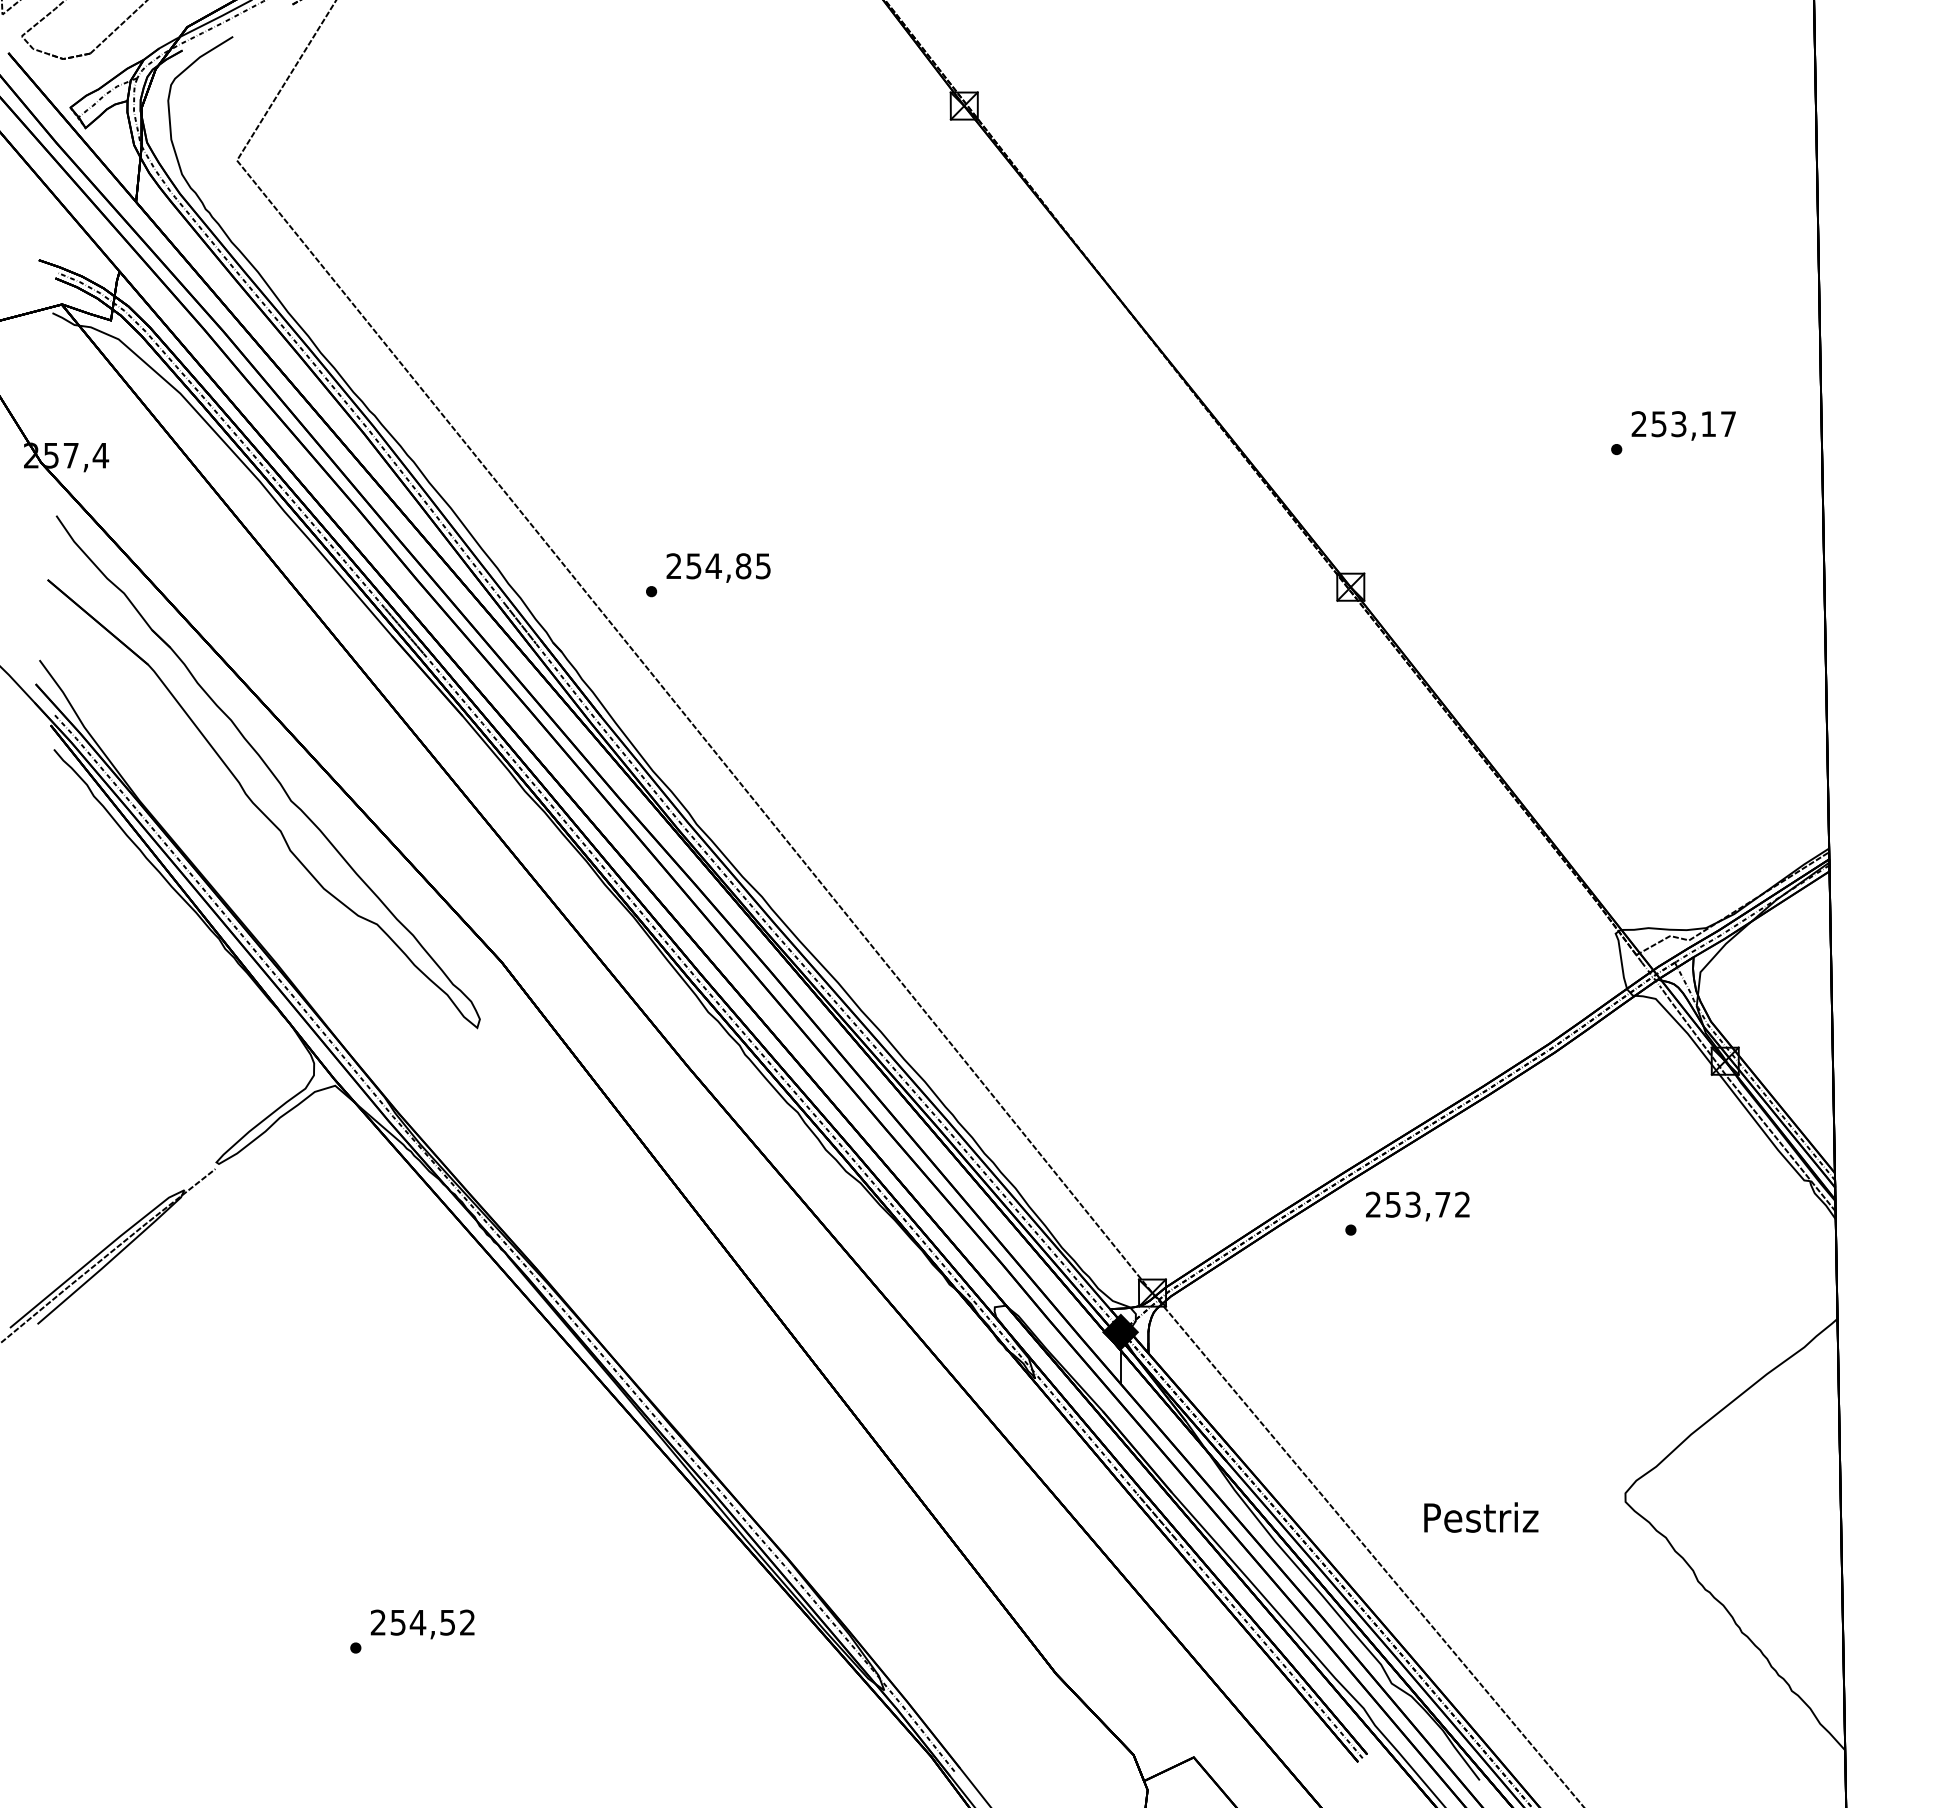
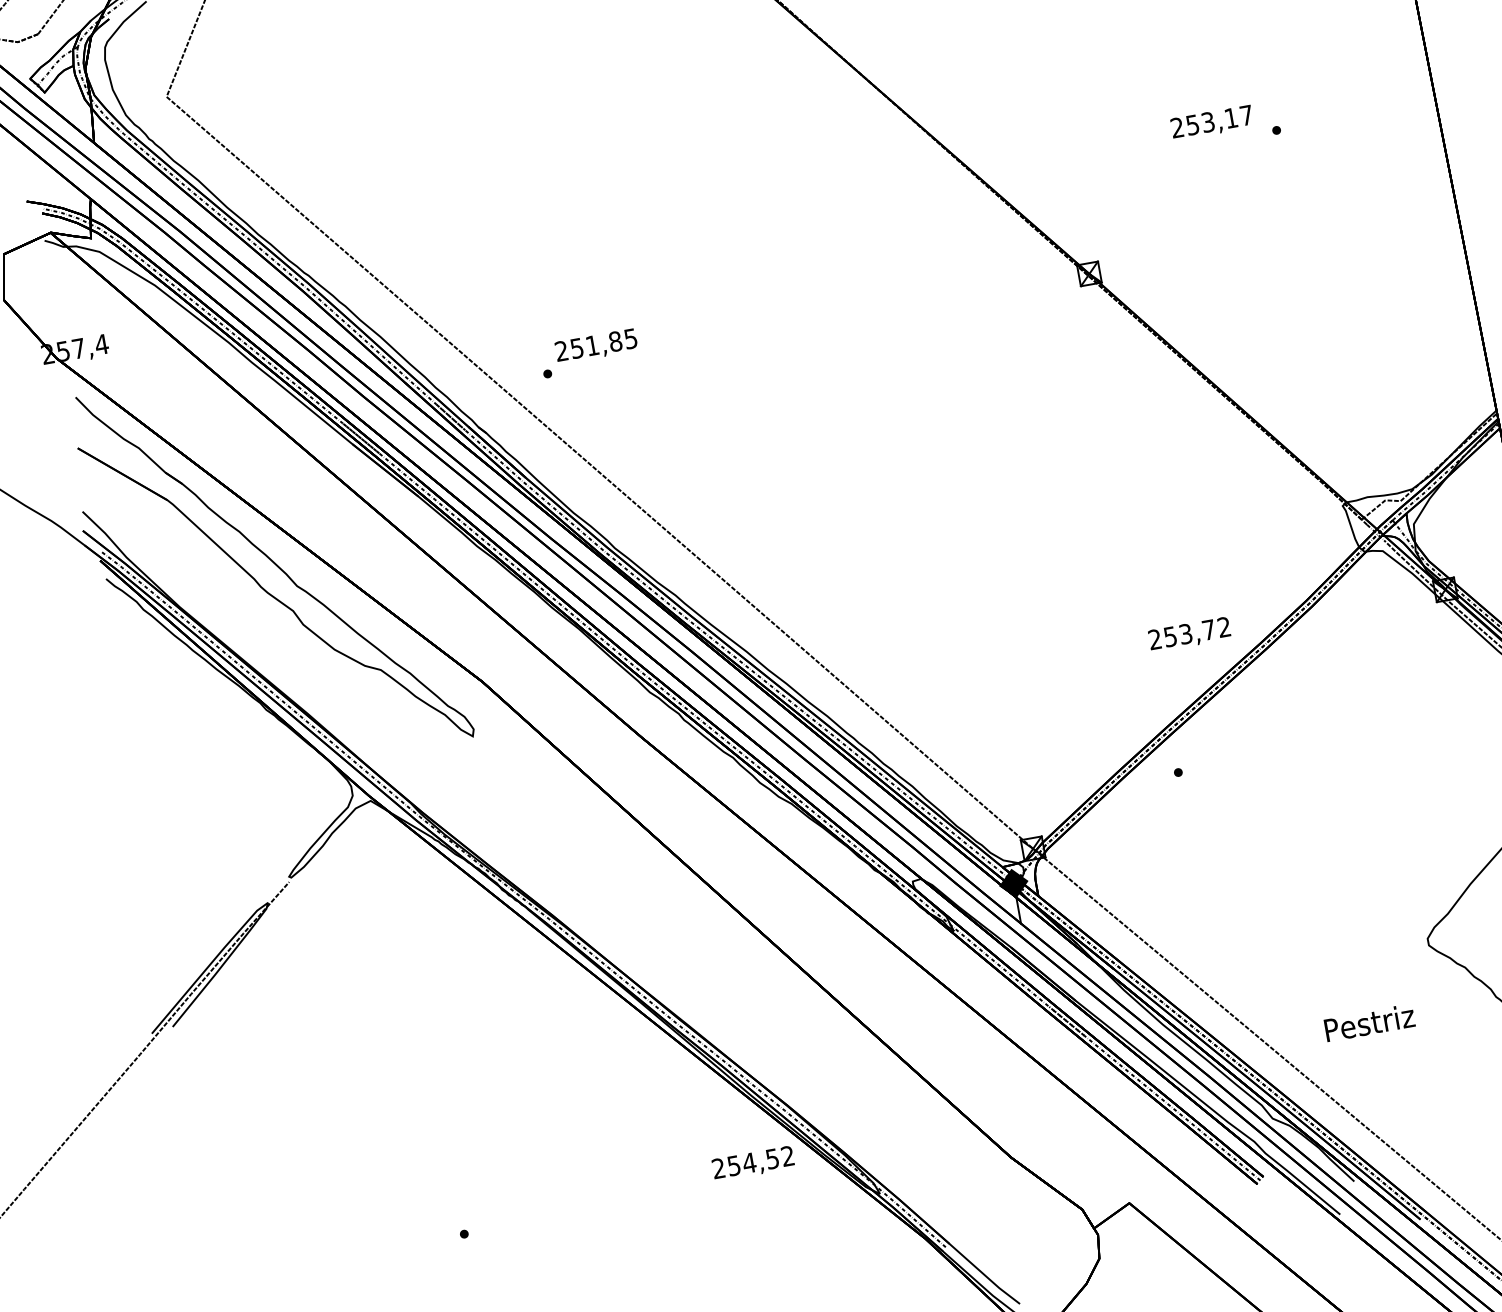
text: (1683, 425) -> (1211, 122), moved
text: (713, 565) -> (592, 345), 254,85 -> 251,85
text: (1417, 1206) -> (1189, 634), moved
text: (1481, 1517) -> (1369, 1022), moved
text: (422, 1624) -> (753, 1163), moved

